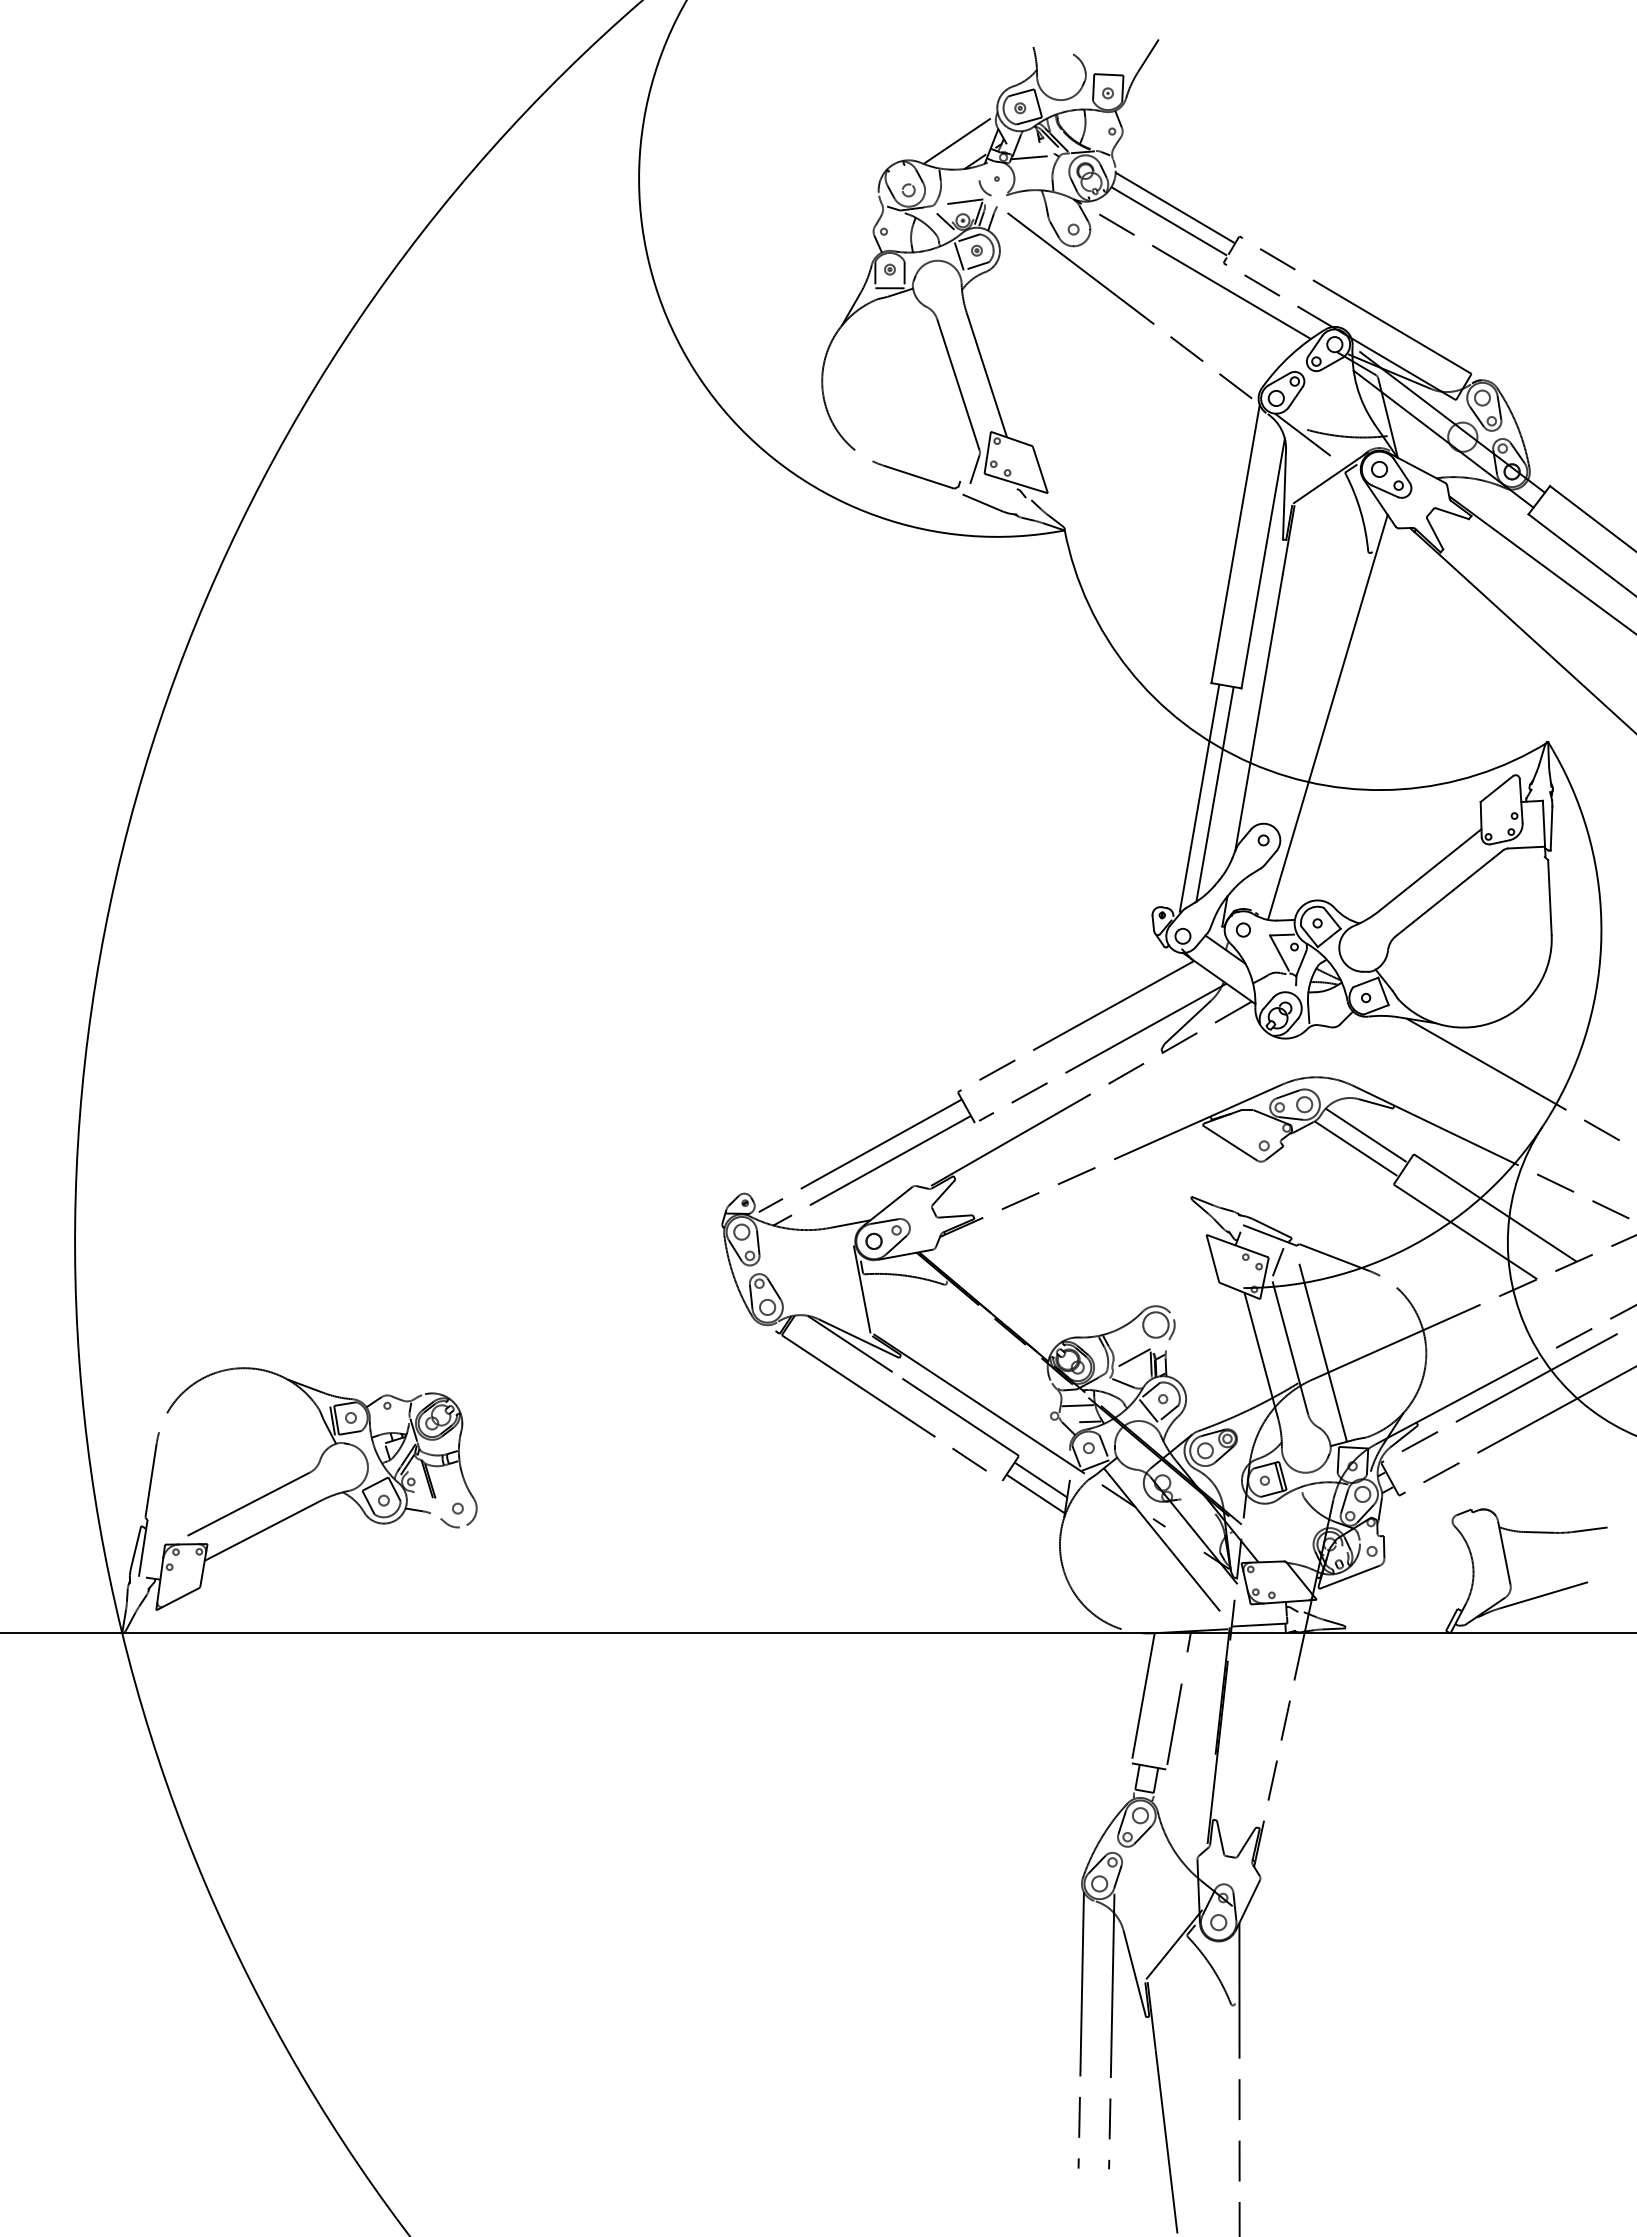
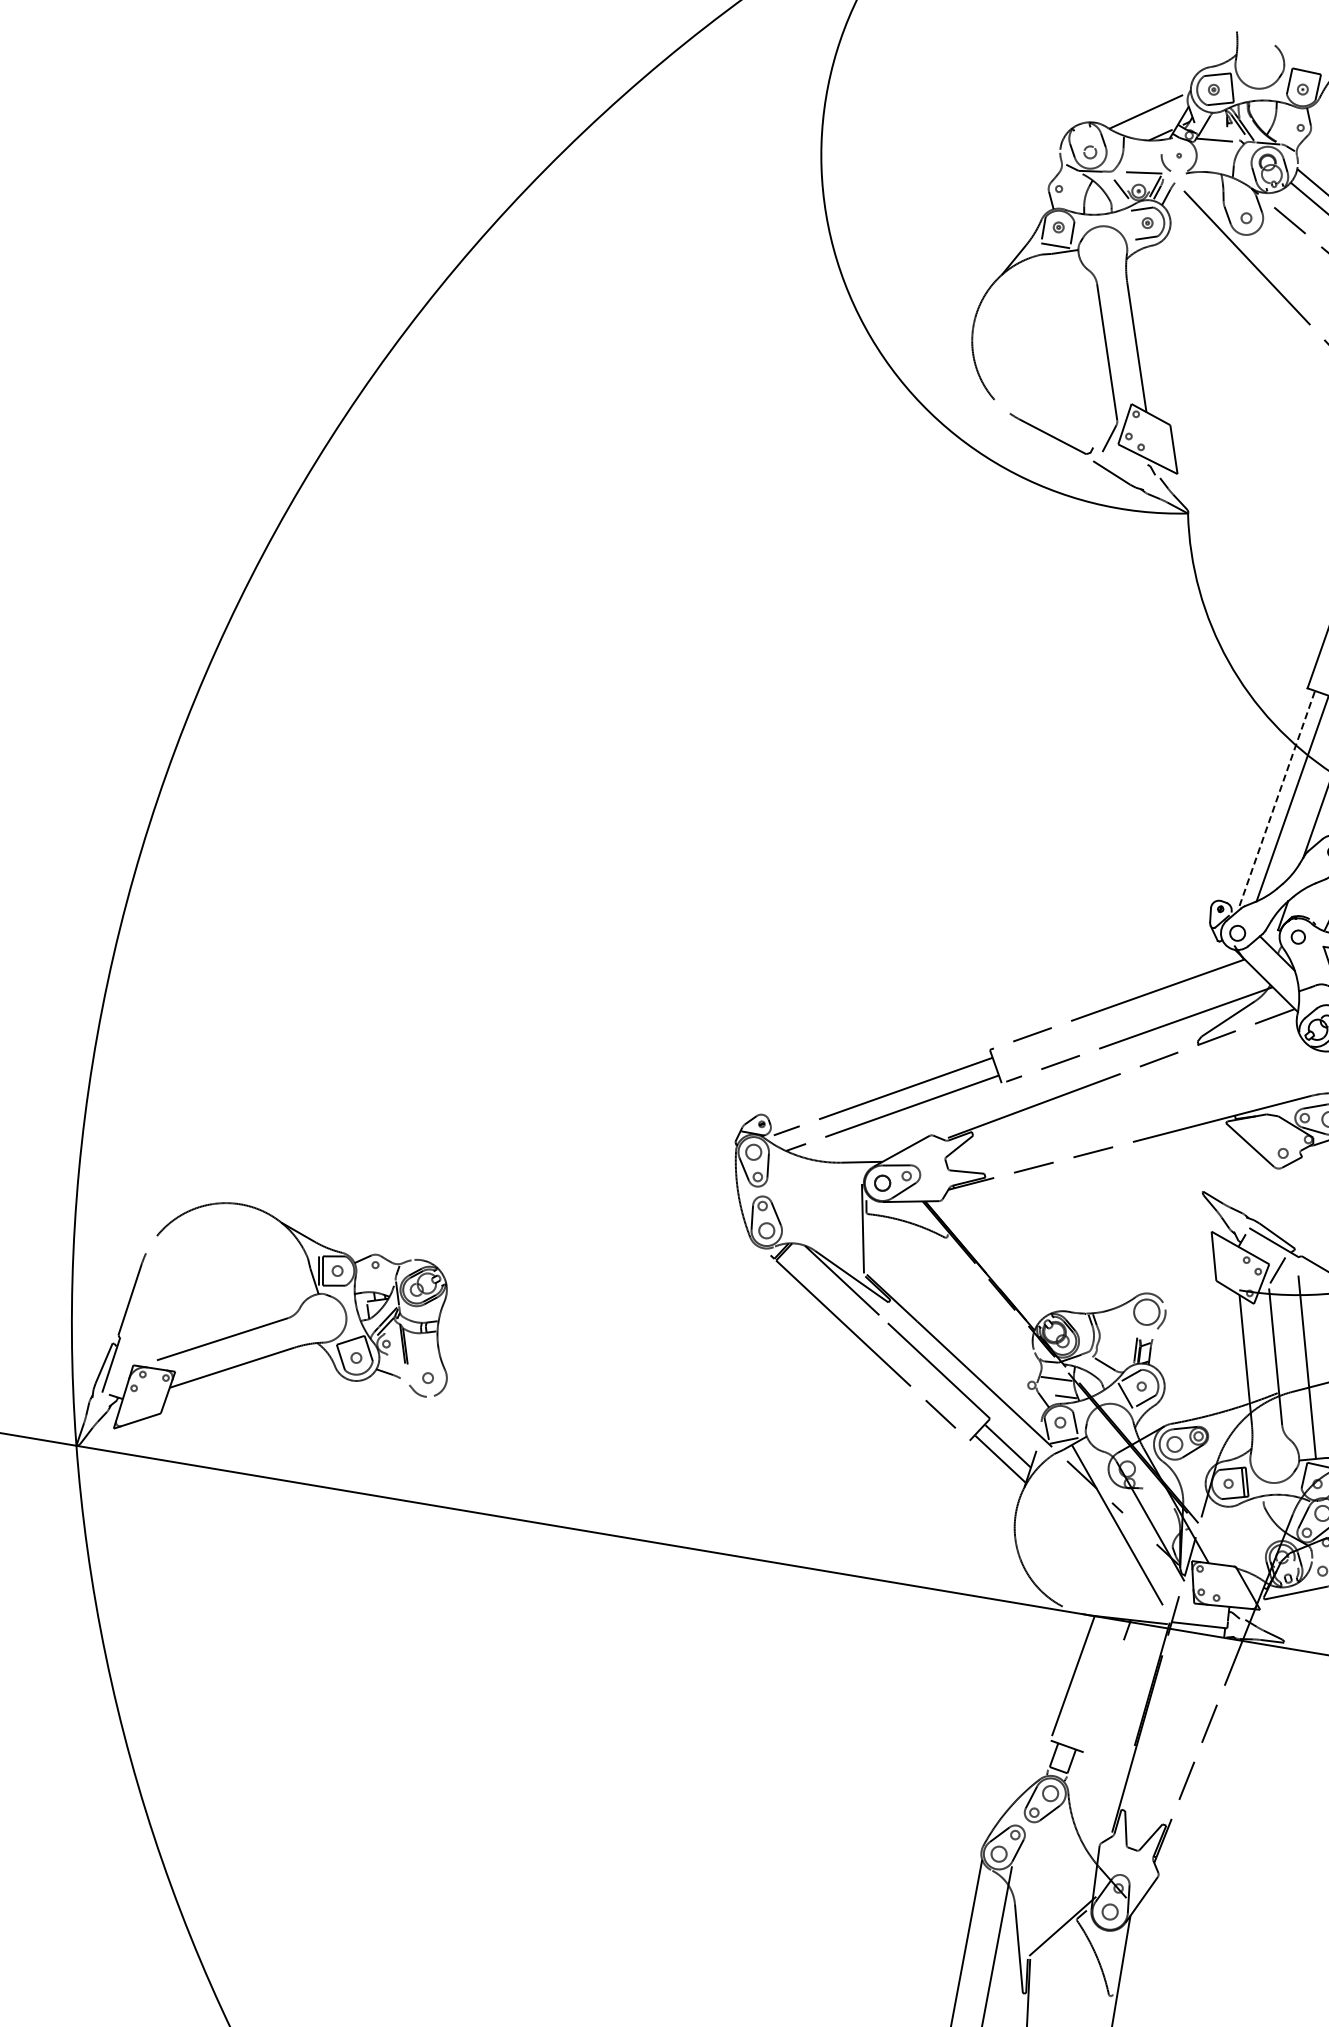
line: (958, 256) -> (1128, 225), removed
line: (1199, 798) -> (1276, 800), solid -> dashed
line: (1134, 1357) -> (1120, 1340), removed
line: (1174, 1723) -> (1099, 1708), removed

